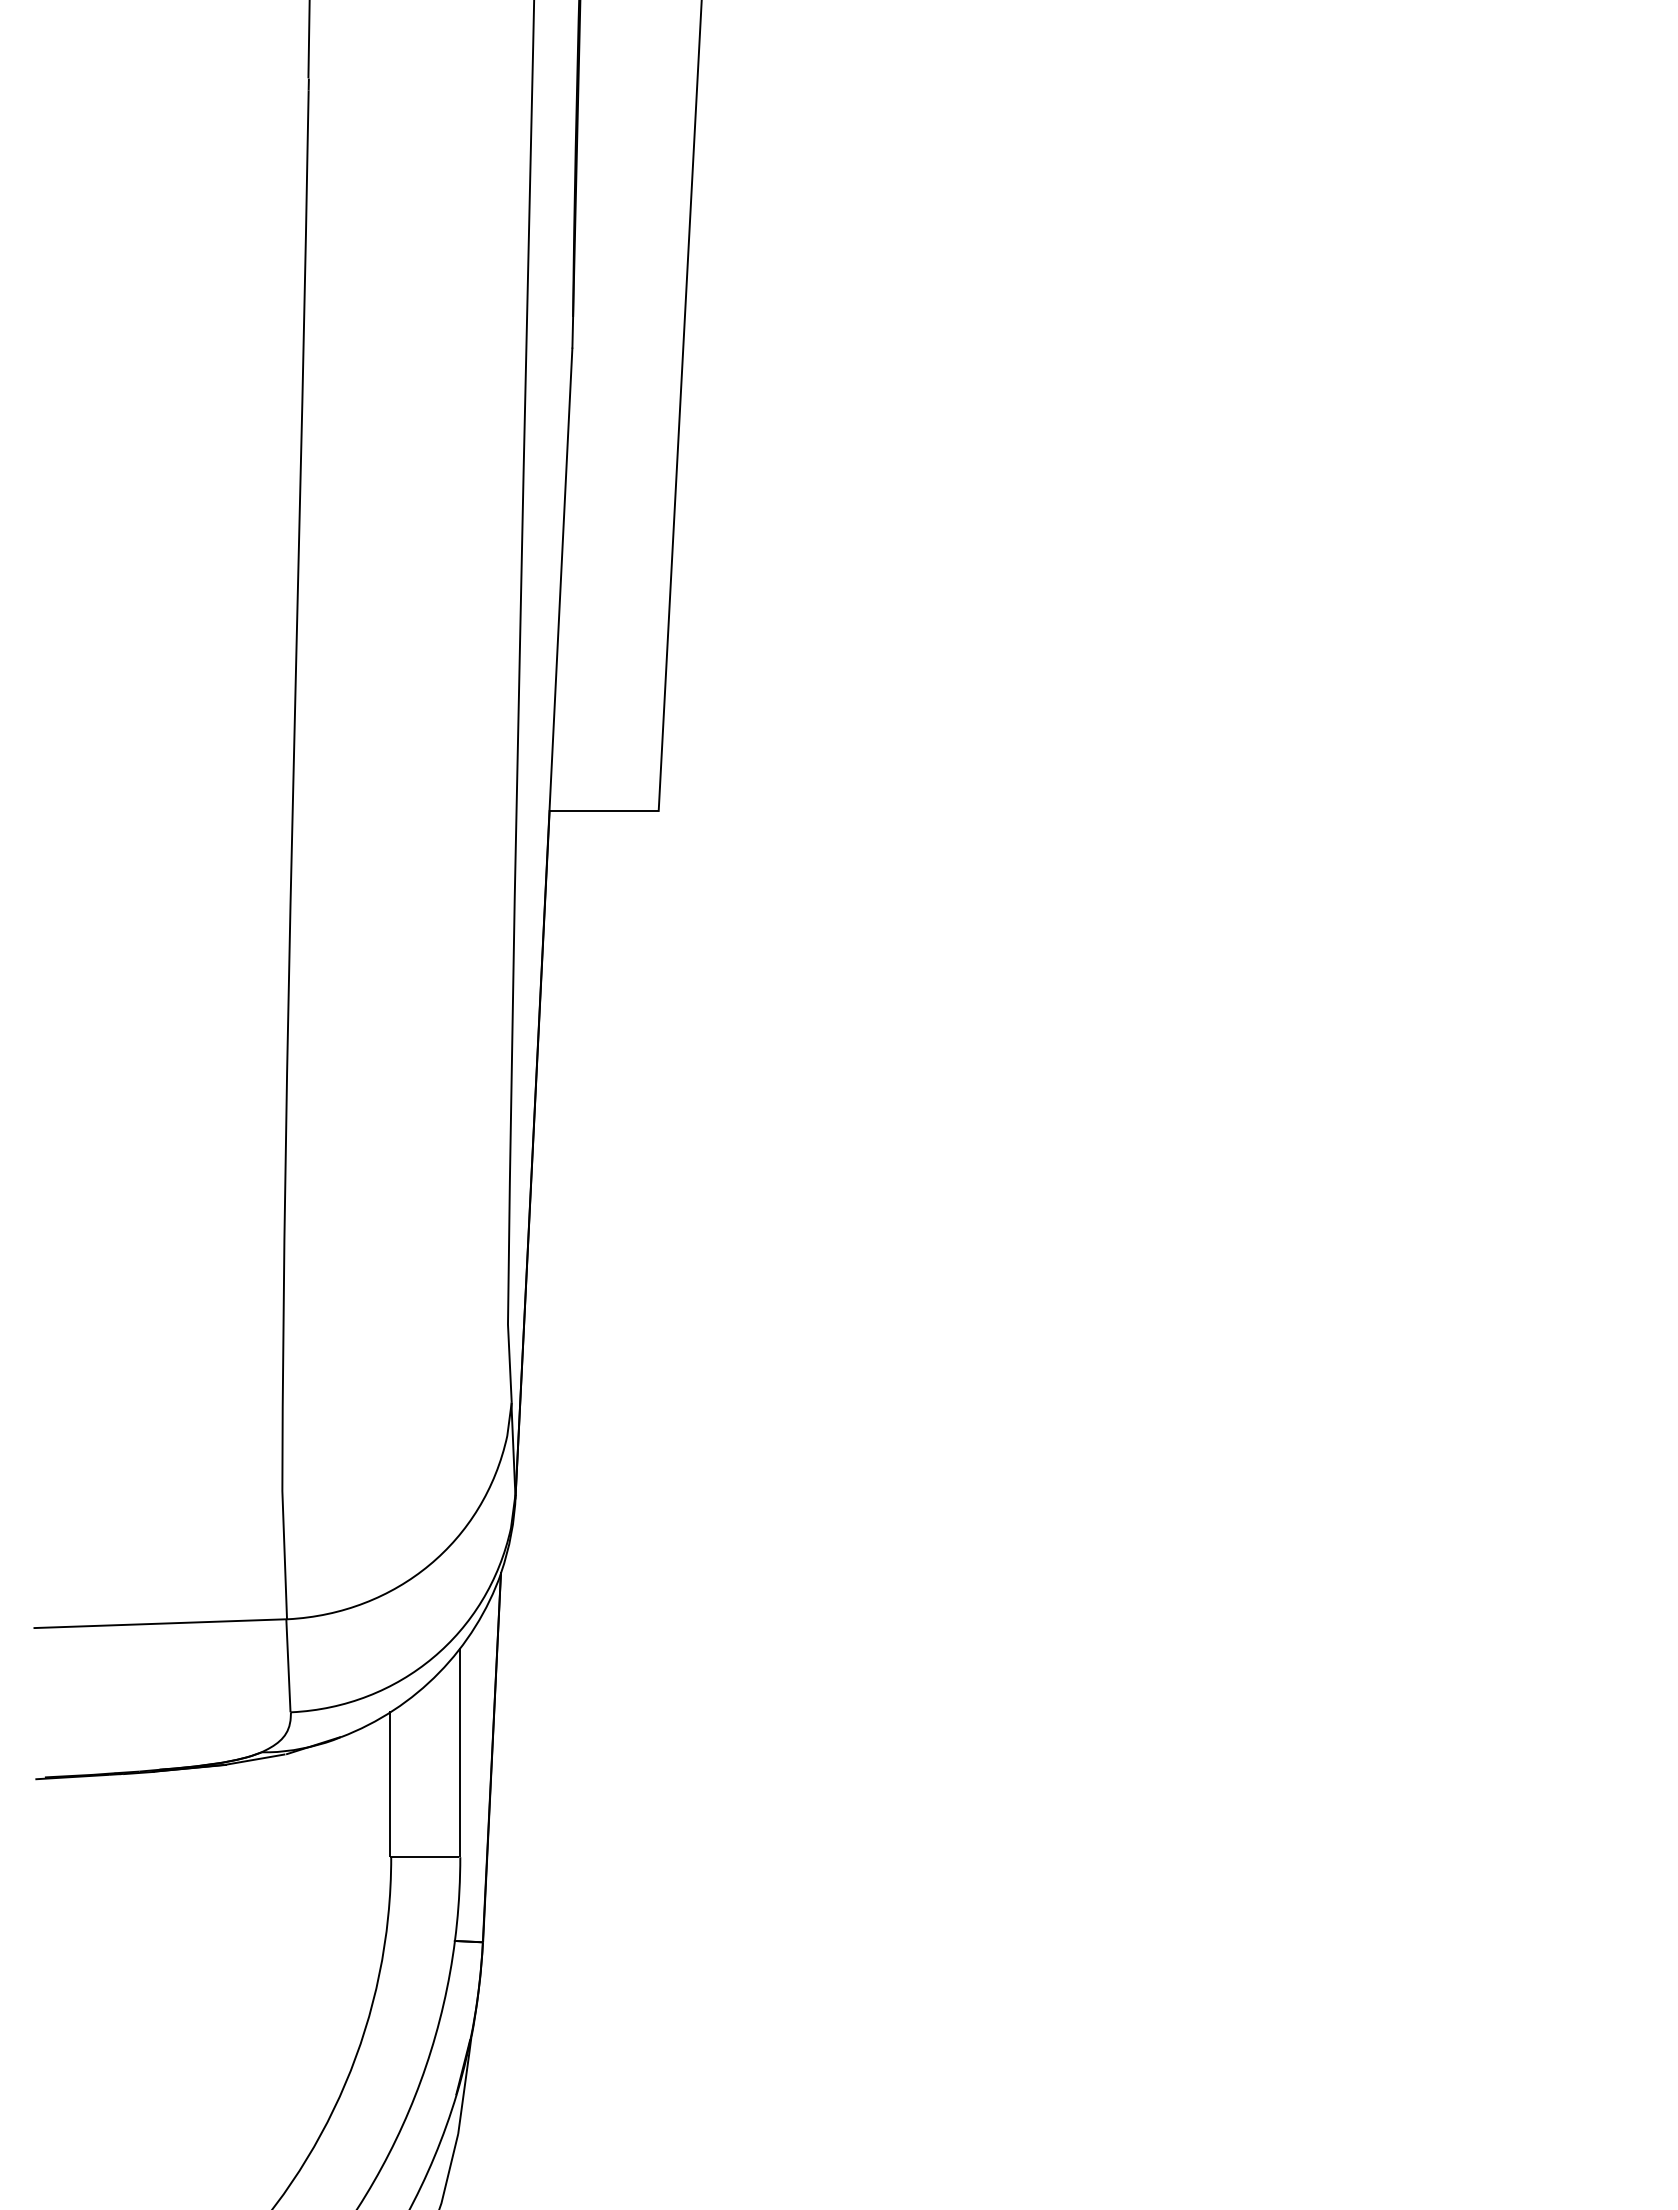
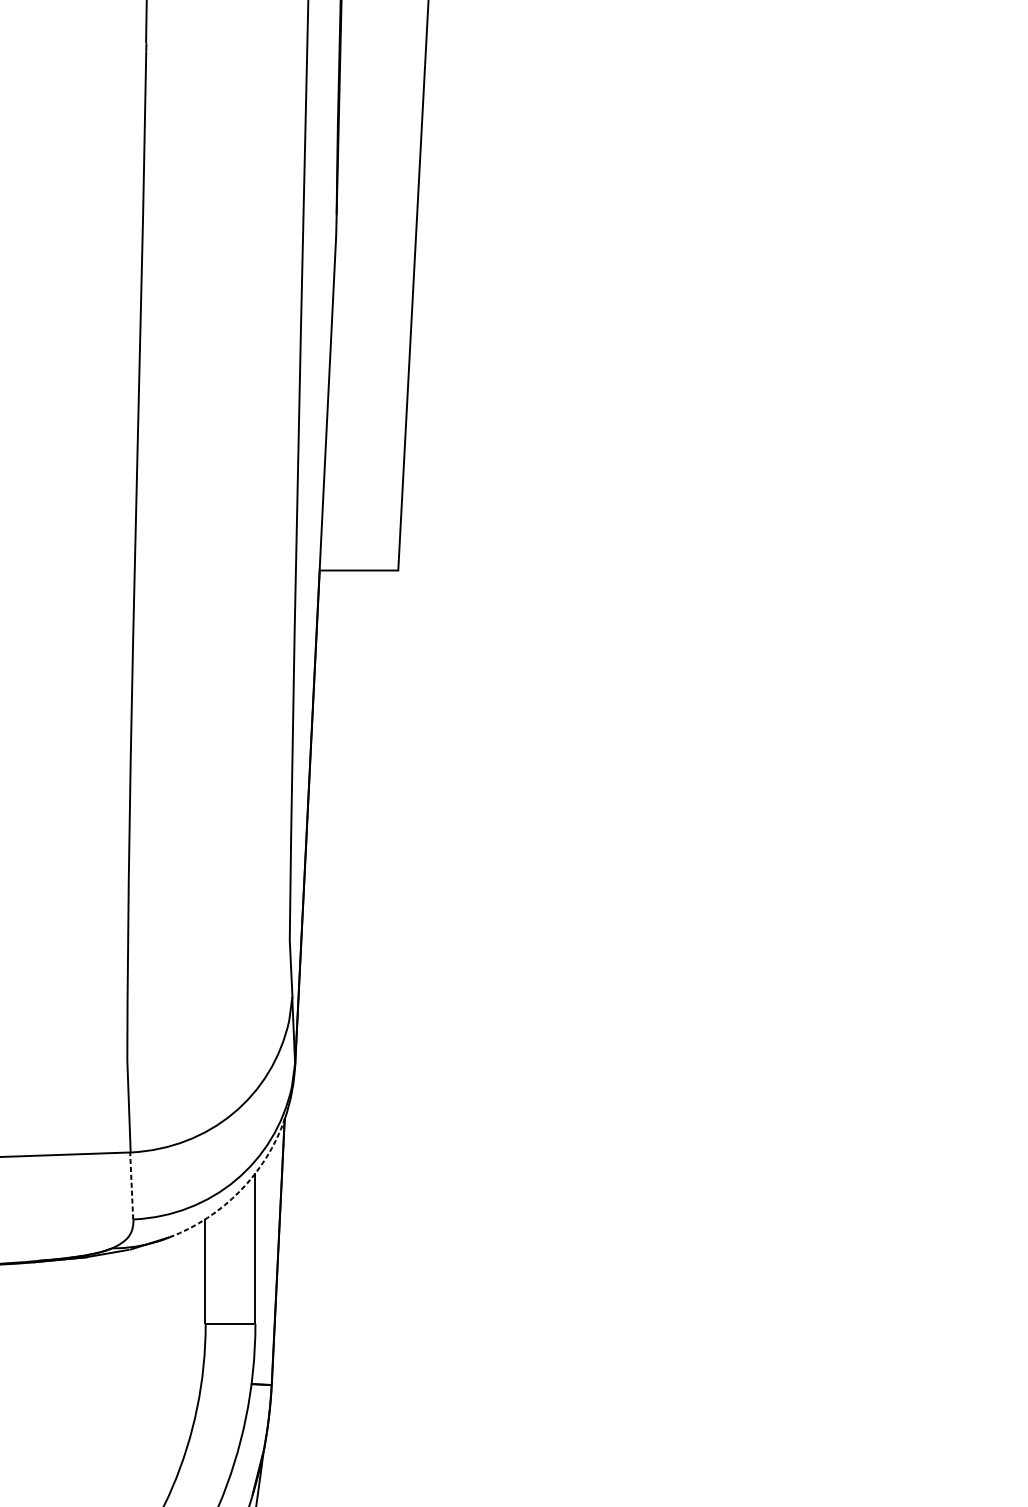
line: (288, 1665) -> (131, 1185), solid -> dashed
arc: (439, 1672) -> (240, 1190), solid -> dashed

